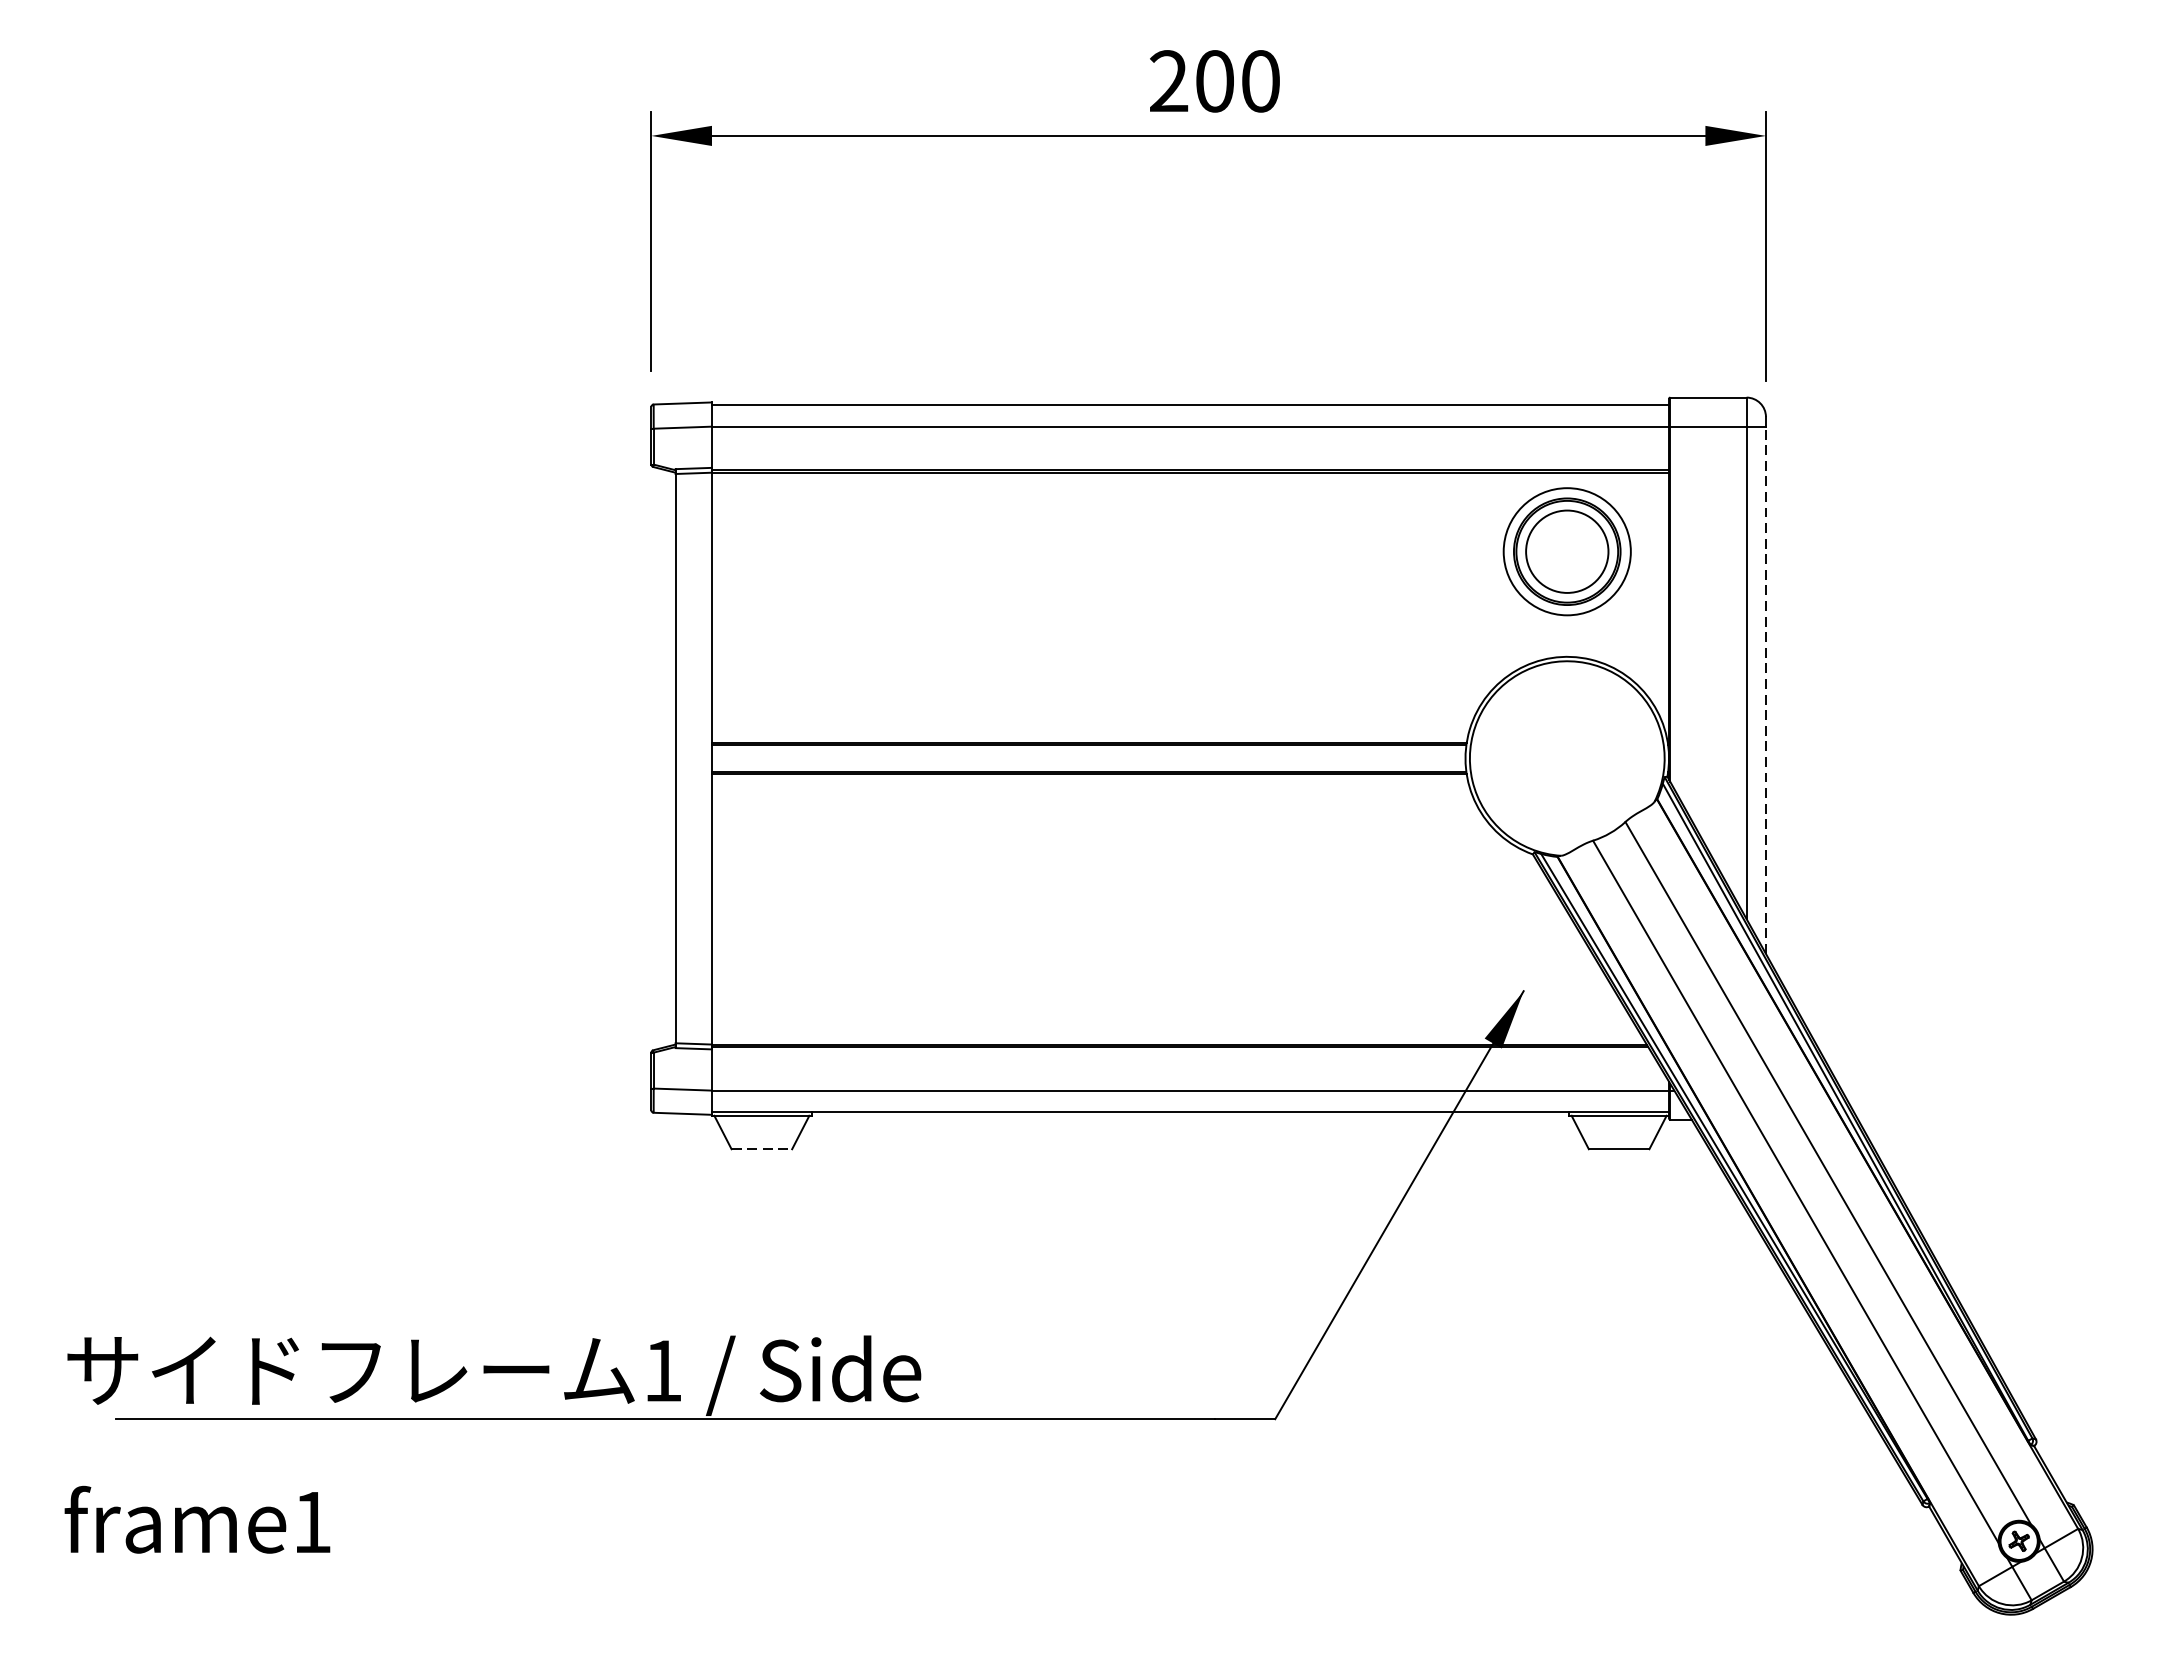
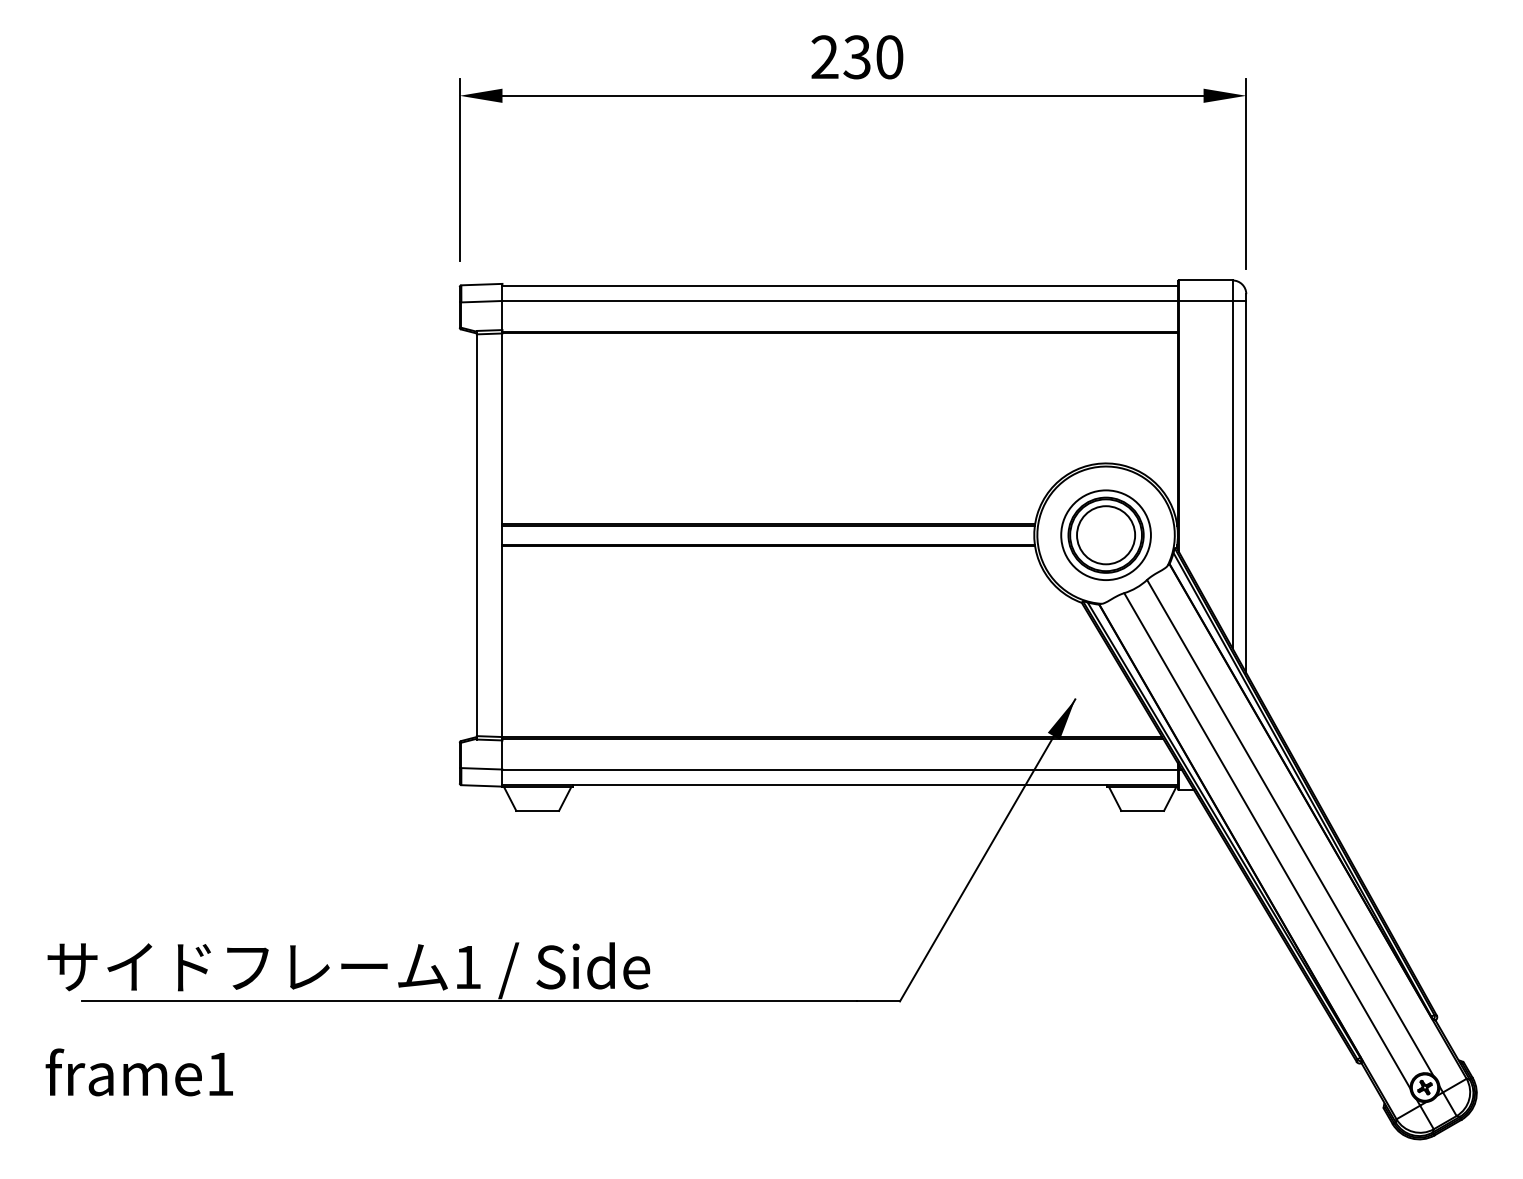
text: (1213, 81) -> (856, 57), 200 -> 230
part: (1566, 550) -> (1105, 534), moved
line: (1766, 689) -> (1246, 486), dashed -> solid
line: (763, 1148) -> (538, 810), dashed -> solid

